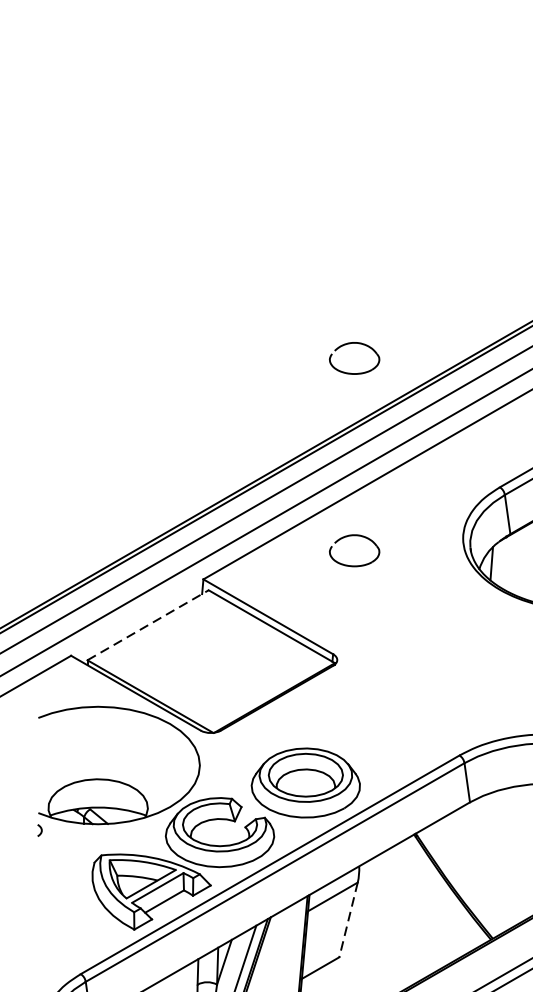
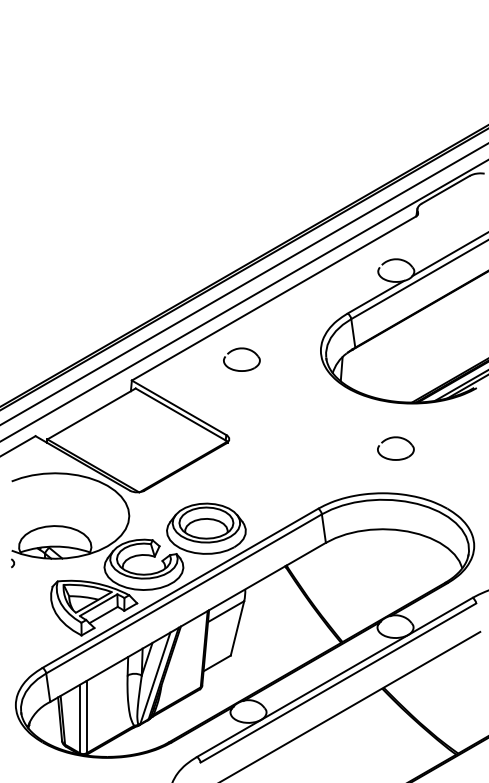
part: (354, 344) -> (241, 209), removed
line: (147, 624) -> (91, 413), dashed -> solid
line: (348, 920) -> (237, 628), dashed -> solid

